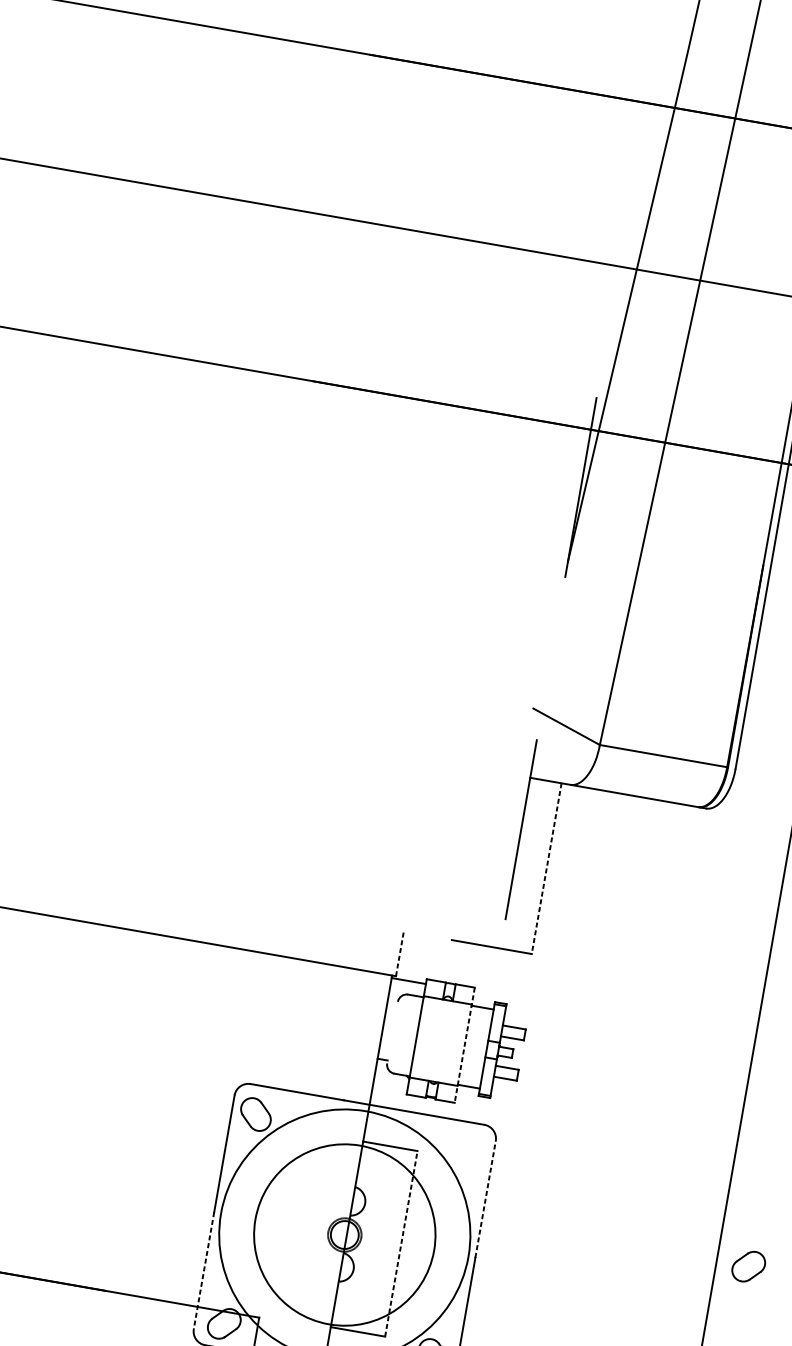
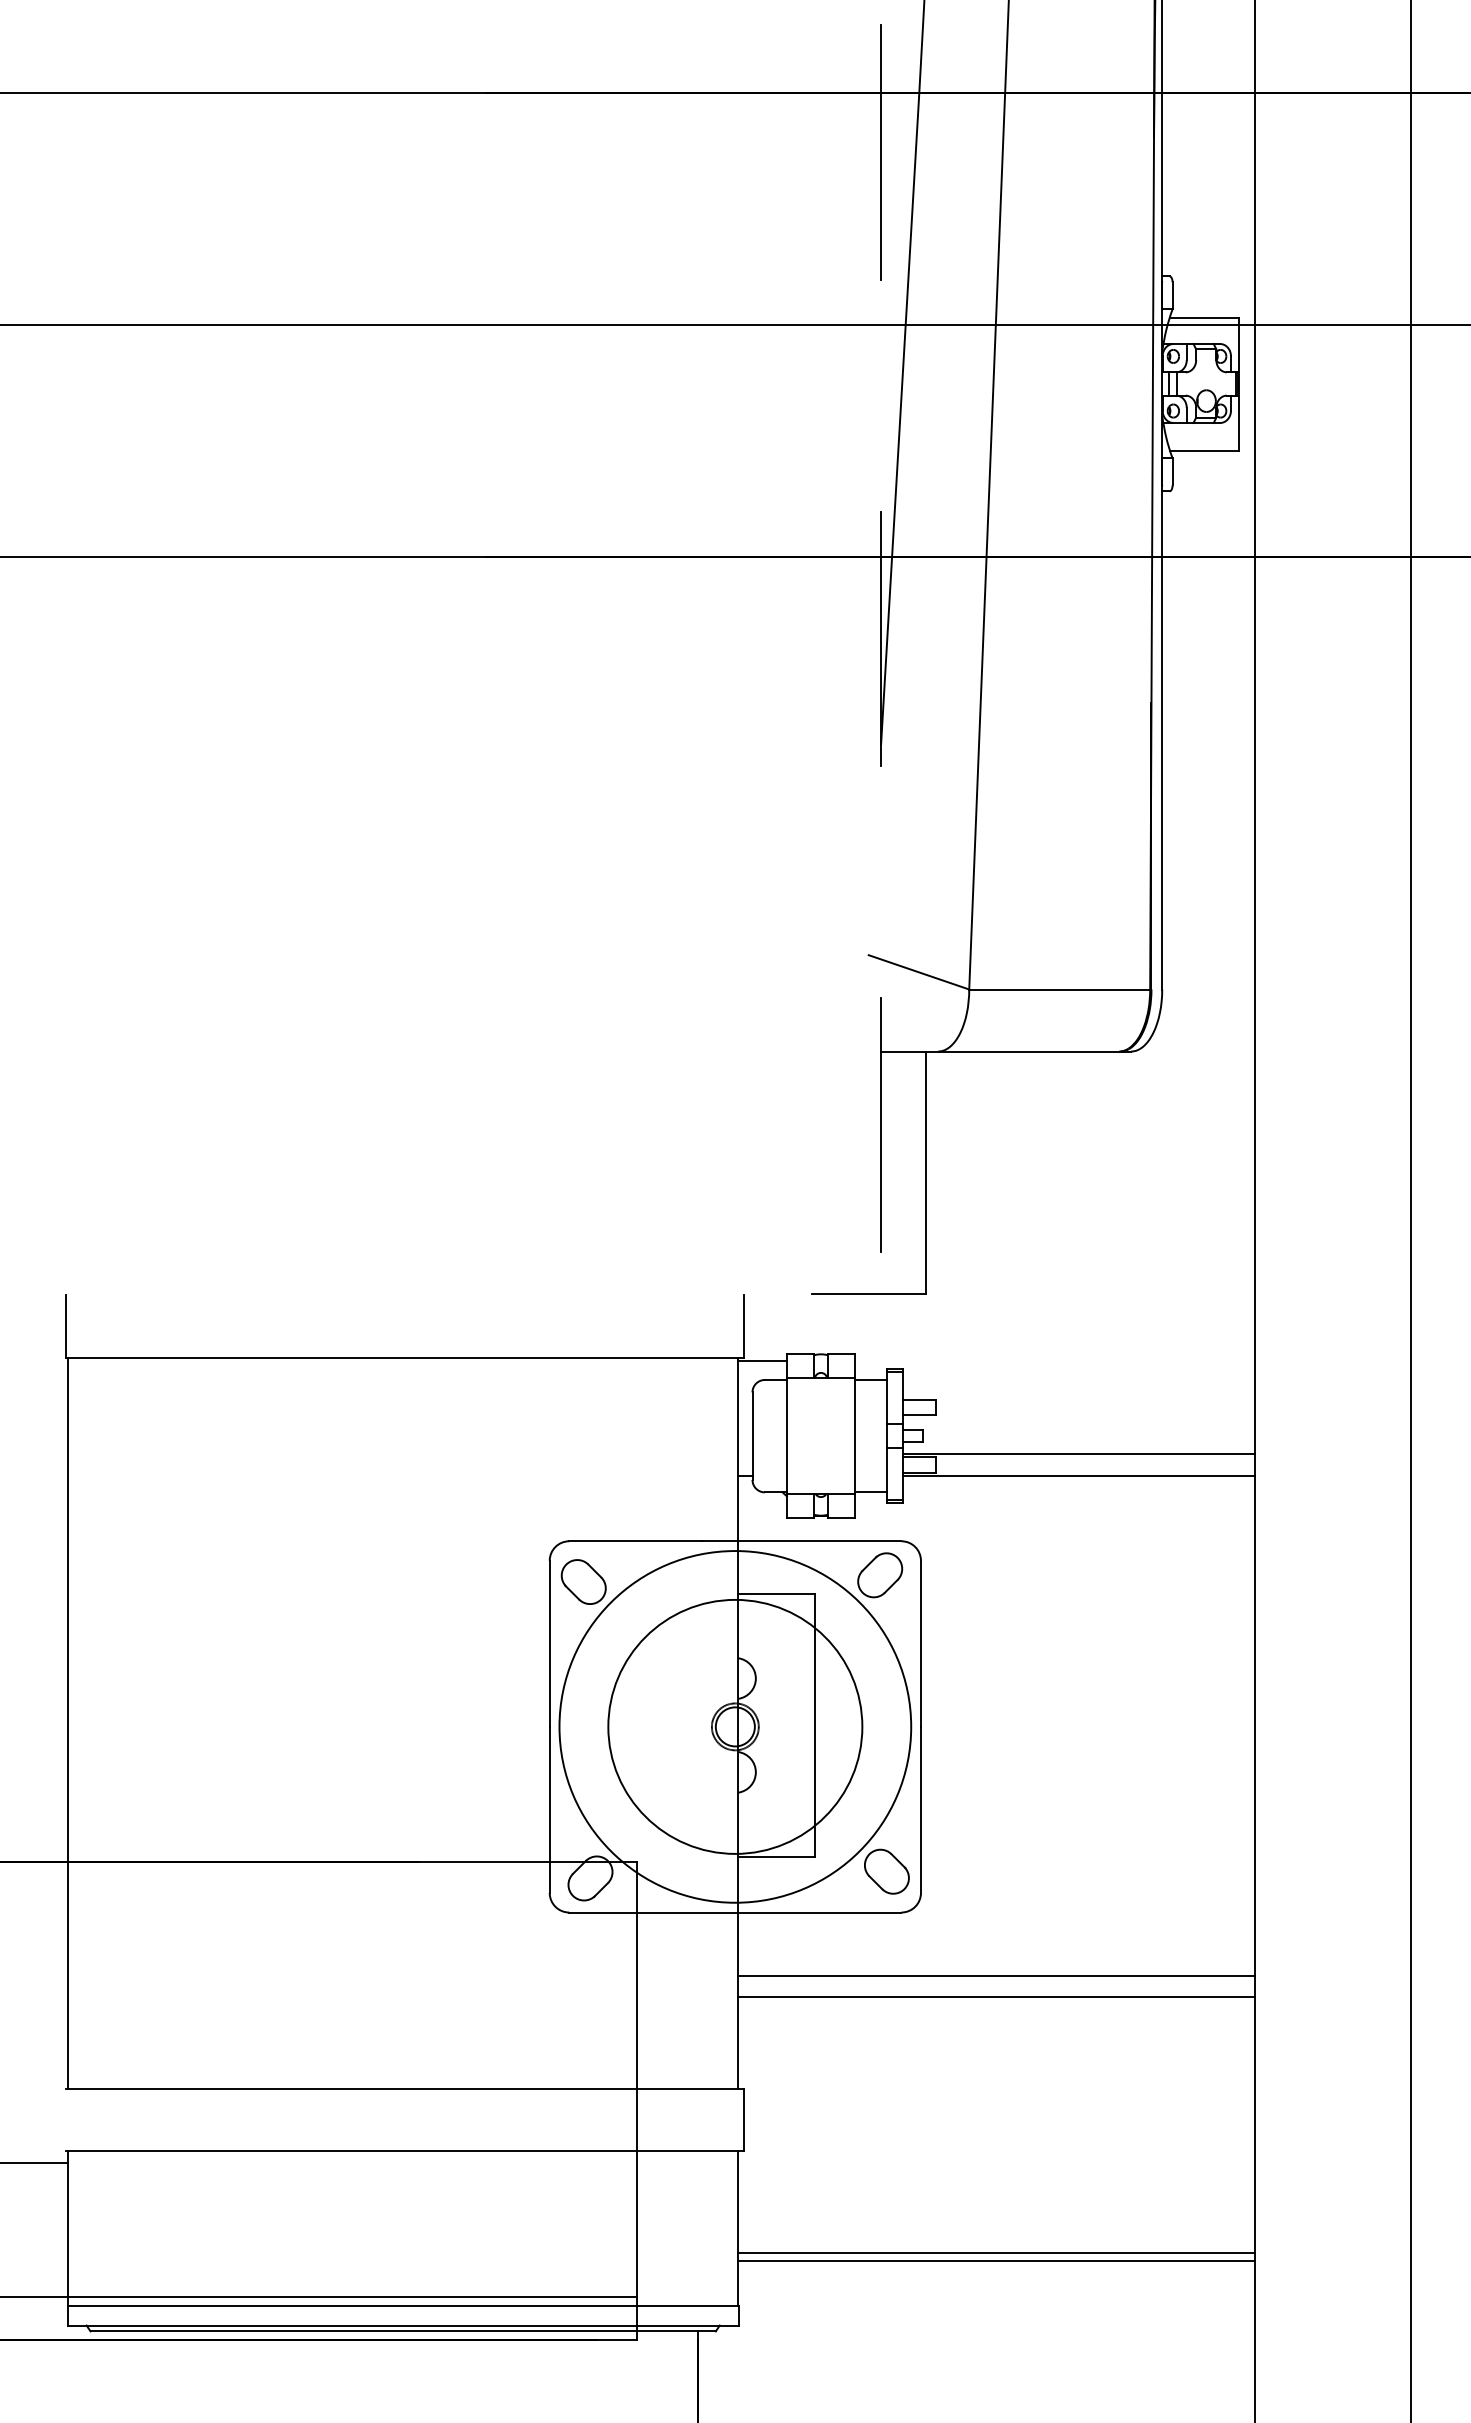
line: (640, 145) -> (881, 152), added
line: (546, 869) -> (925, 1173), dashed -> solid
line: (399, 953) -> (743, 1325), dashed -> solid
line: (392, 1032) -> (752, 1435), added
line: (464, 1045) -> (855, 1436), dashed -> solid
line: (619, 1085) -> (1078, 1454), added
line: (617, 1100) -> (1078, 1475), added
line: (485, 1199) -> (920, 1643), dashed -> solid
line: (401, 1243) -> (815, 1725), dashed -> solid
part: (748, 1266) -> (880, 1575), moved
line: (203, 1271) -> (549, 1810), dashed -> solid

